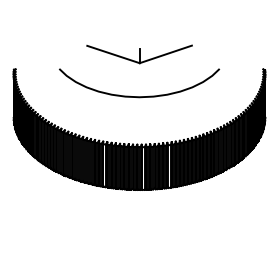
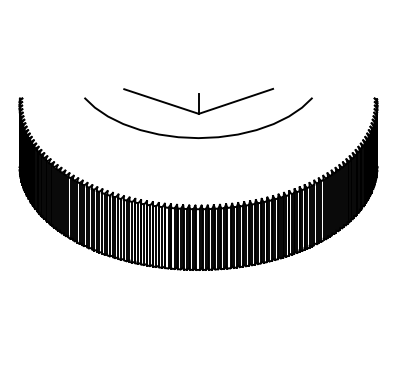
part: (139, 54) -> (198, 101), moved

